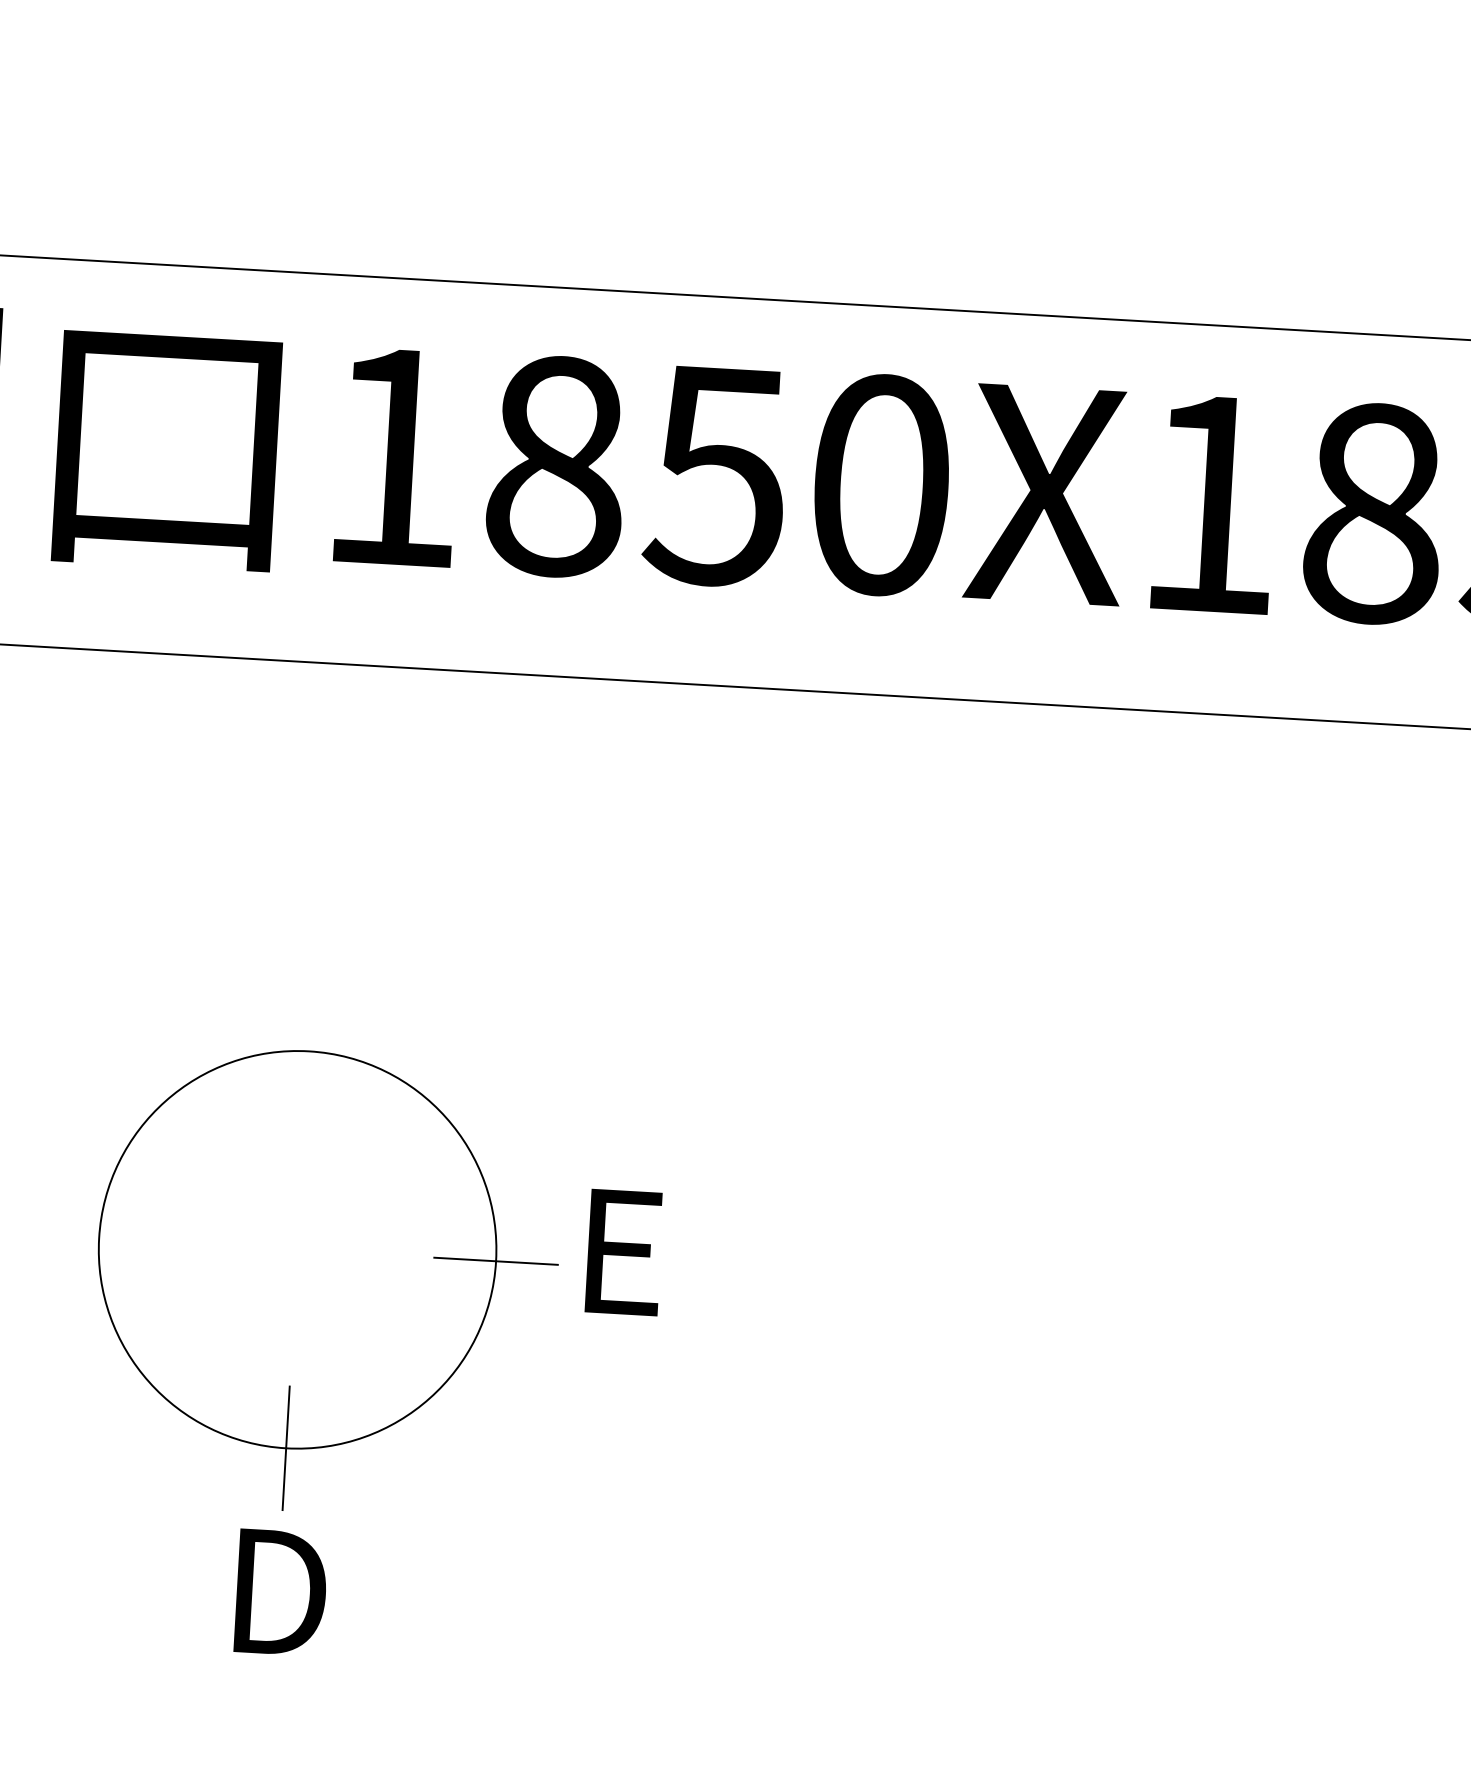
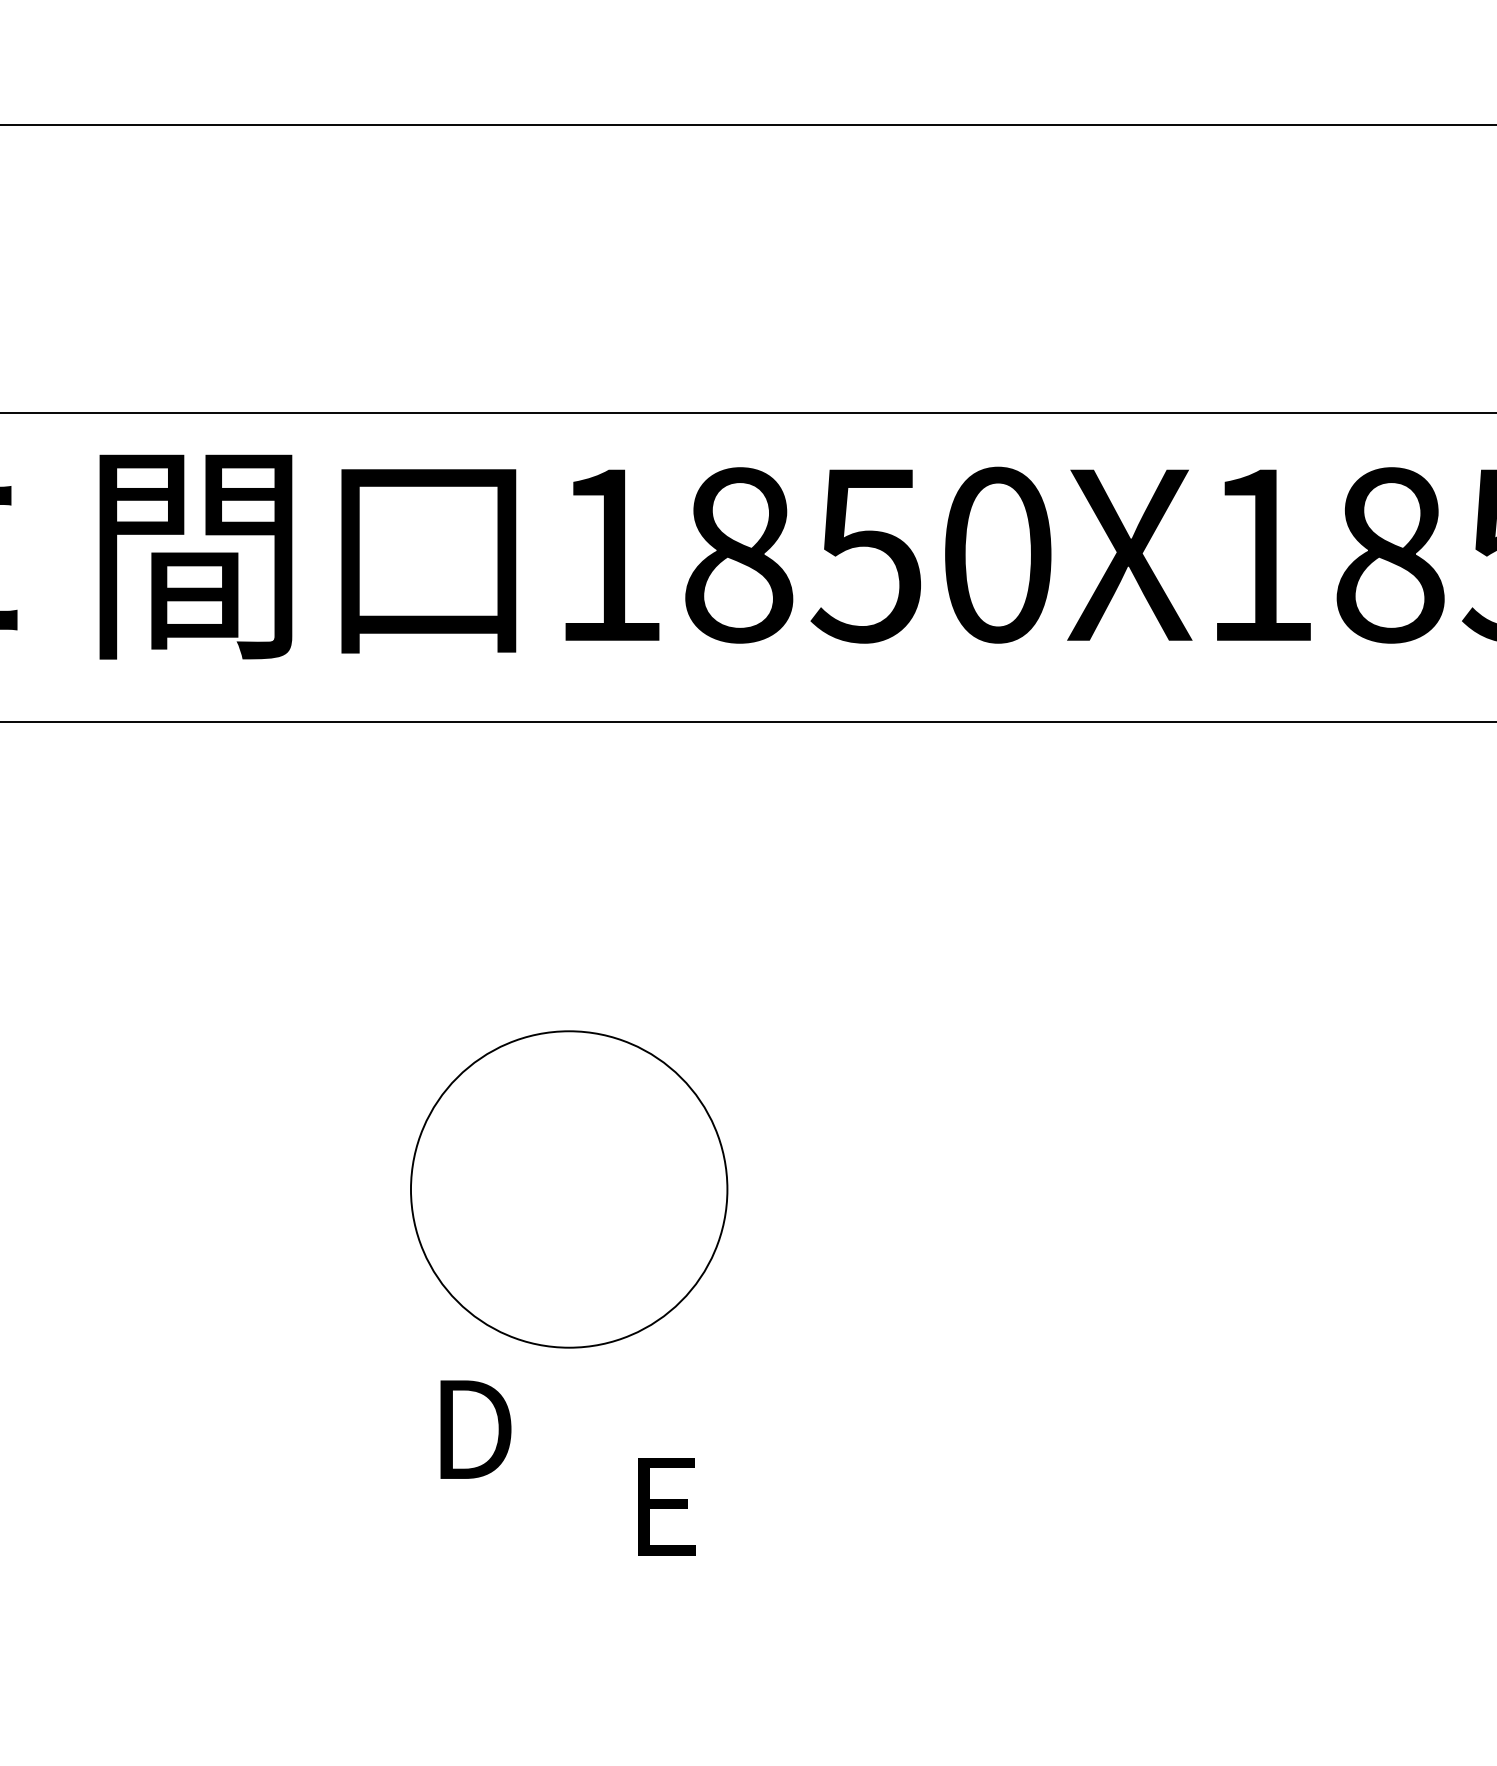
text: (623, 1252) -> (666, 1506), moved
line: (496, 1261) -> (727, 1189), removed
line: (286, 1448) -> (569, 1347), removed
text: (280, 1592) -> (475, 1429), moved

